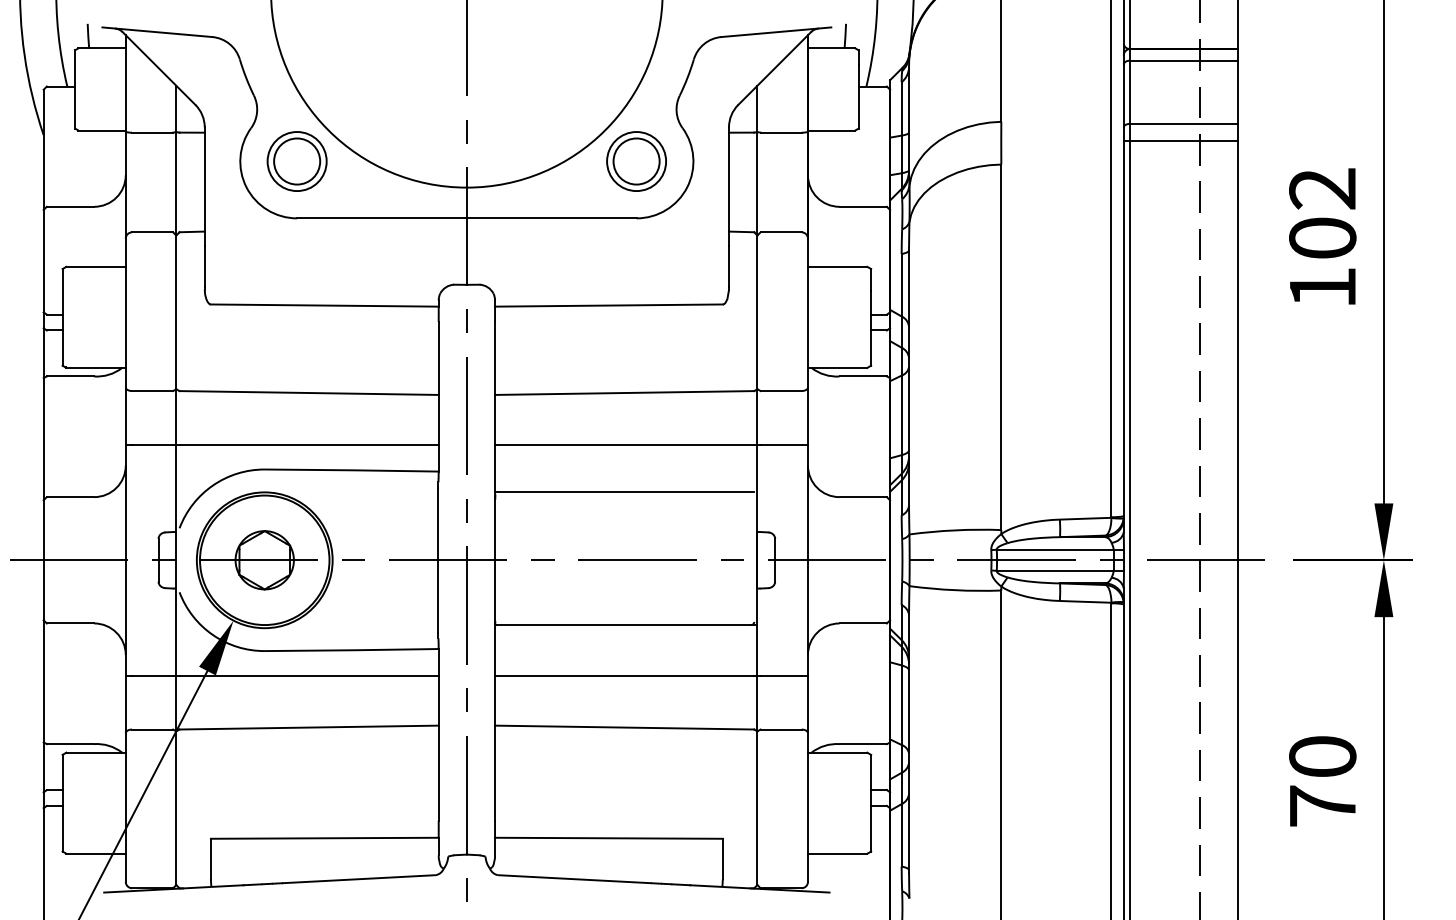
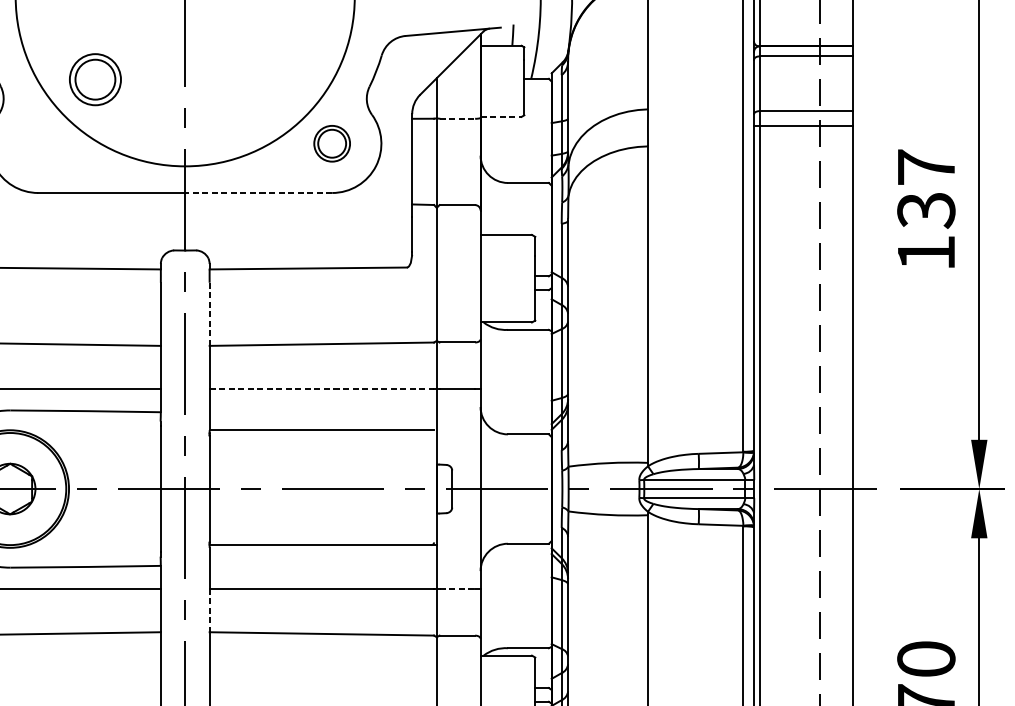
line: (831, 130) -> (500, 116), solid -> dashed
line: (781, 132) -> (457, 118), solid -> dashed
part: (296, 161) -> (94, 79), moved
part: (636, 161) -> (332, 143), size x0.7
text: (1322, 214) -> (926, 189), 102 -> 137
line: (551, 218) -> (258, 193), solid -> dashed
line: (495, 358) -> (210, 314), solid -> dashed
line: (624, 445) -> (321, 389), solid -> dashed
line: (781, 675) -> (457, 588), solid -> dashed
line: (495, 701) -> (210, 611), solid -> dashed

